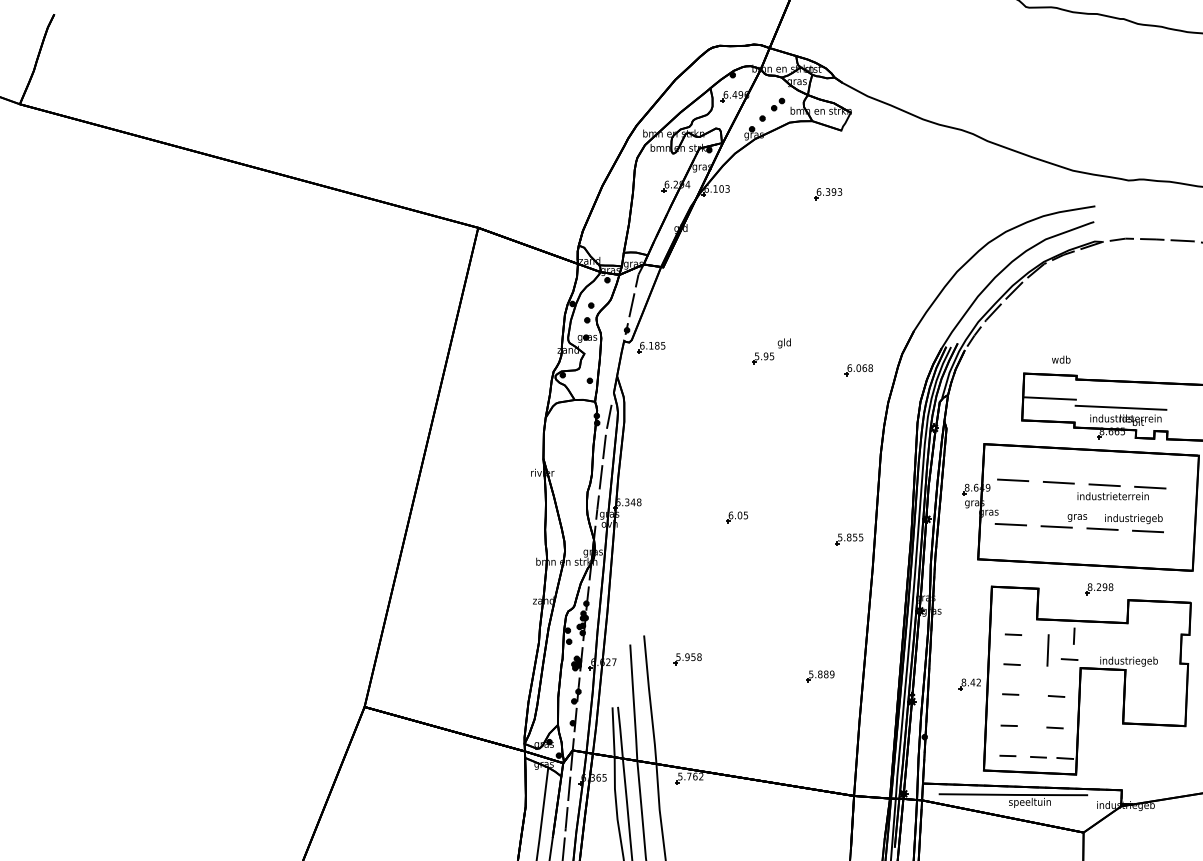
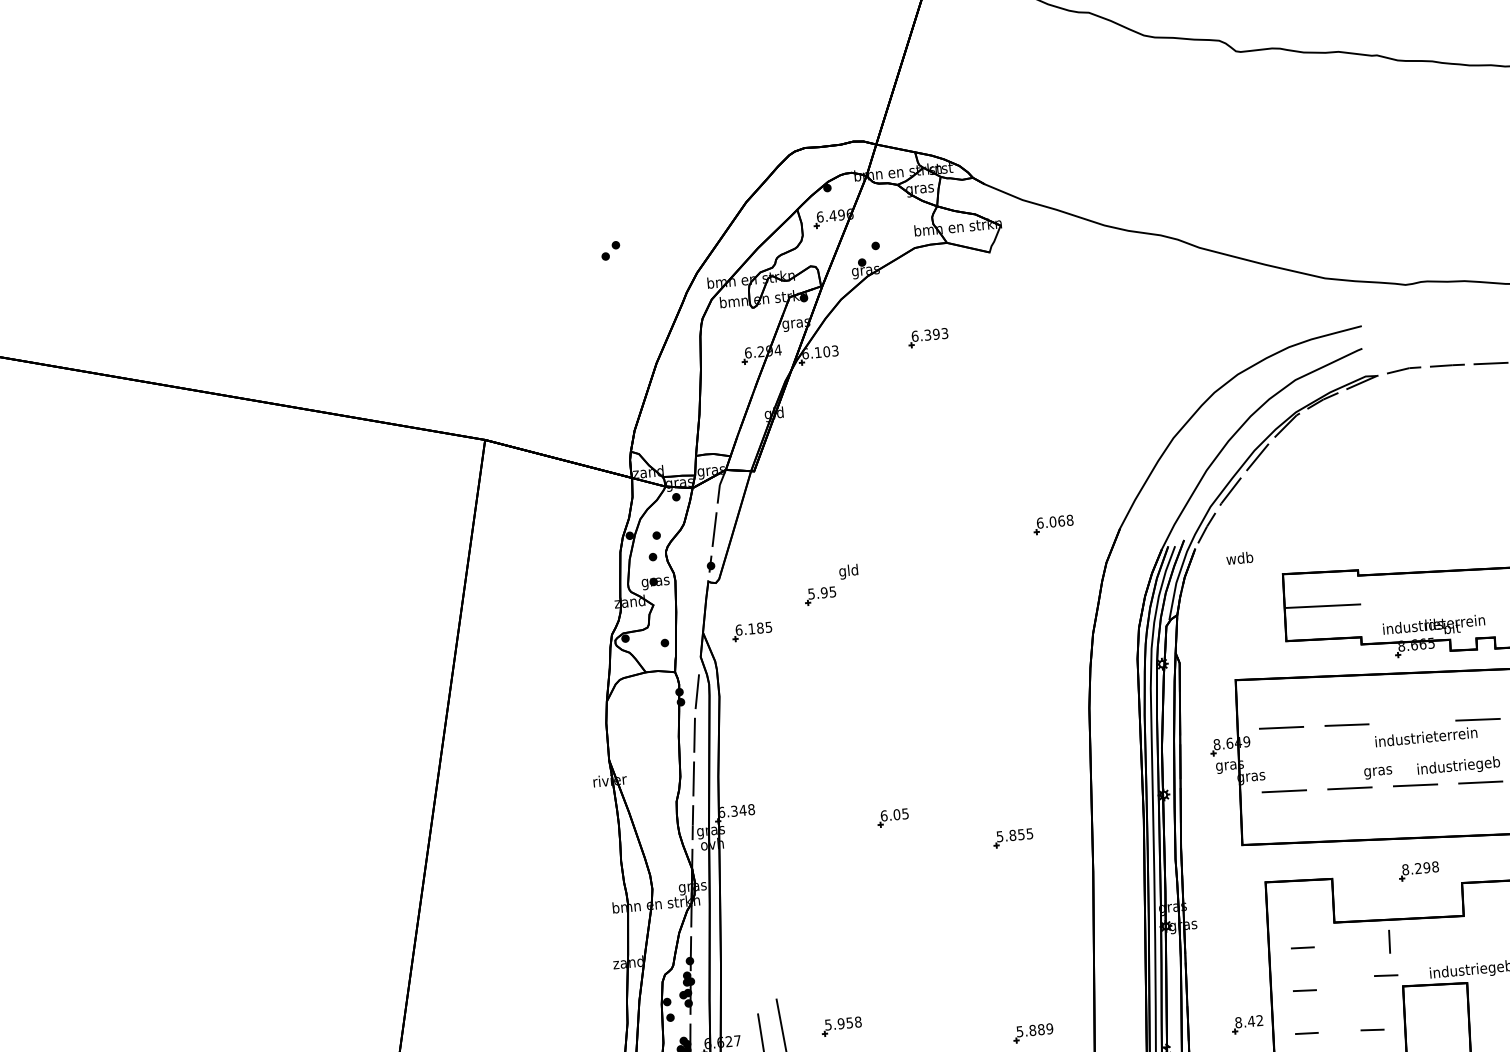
part: (778, 104) -> (611, 250), moved
part: (828, 194) -> (928, 338), moved
part: (651, 347) -> (752, 631), moved
part: (771, 351) -> (831, 585), moved
text: (1061, 359) -> (1240, 557), moved
part: (858, 370) -> (1052, 525), moved
line: (1120, 407) -> (1424, 609), removed
line: (1104, 485) -> (1412, 722), removed
part: (849, 539) -> (1013, 838), moved
line: (1047, 650) -> (1353, 965), removed

